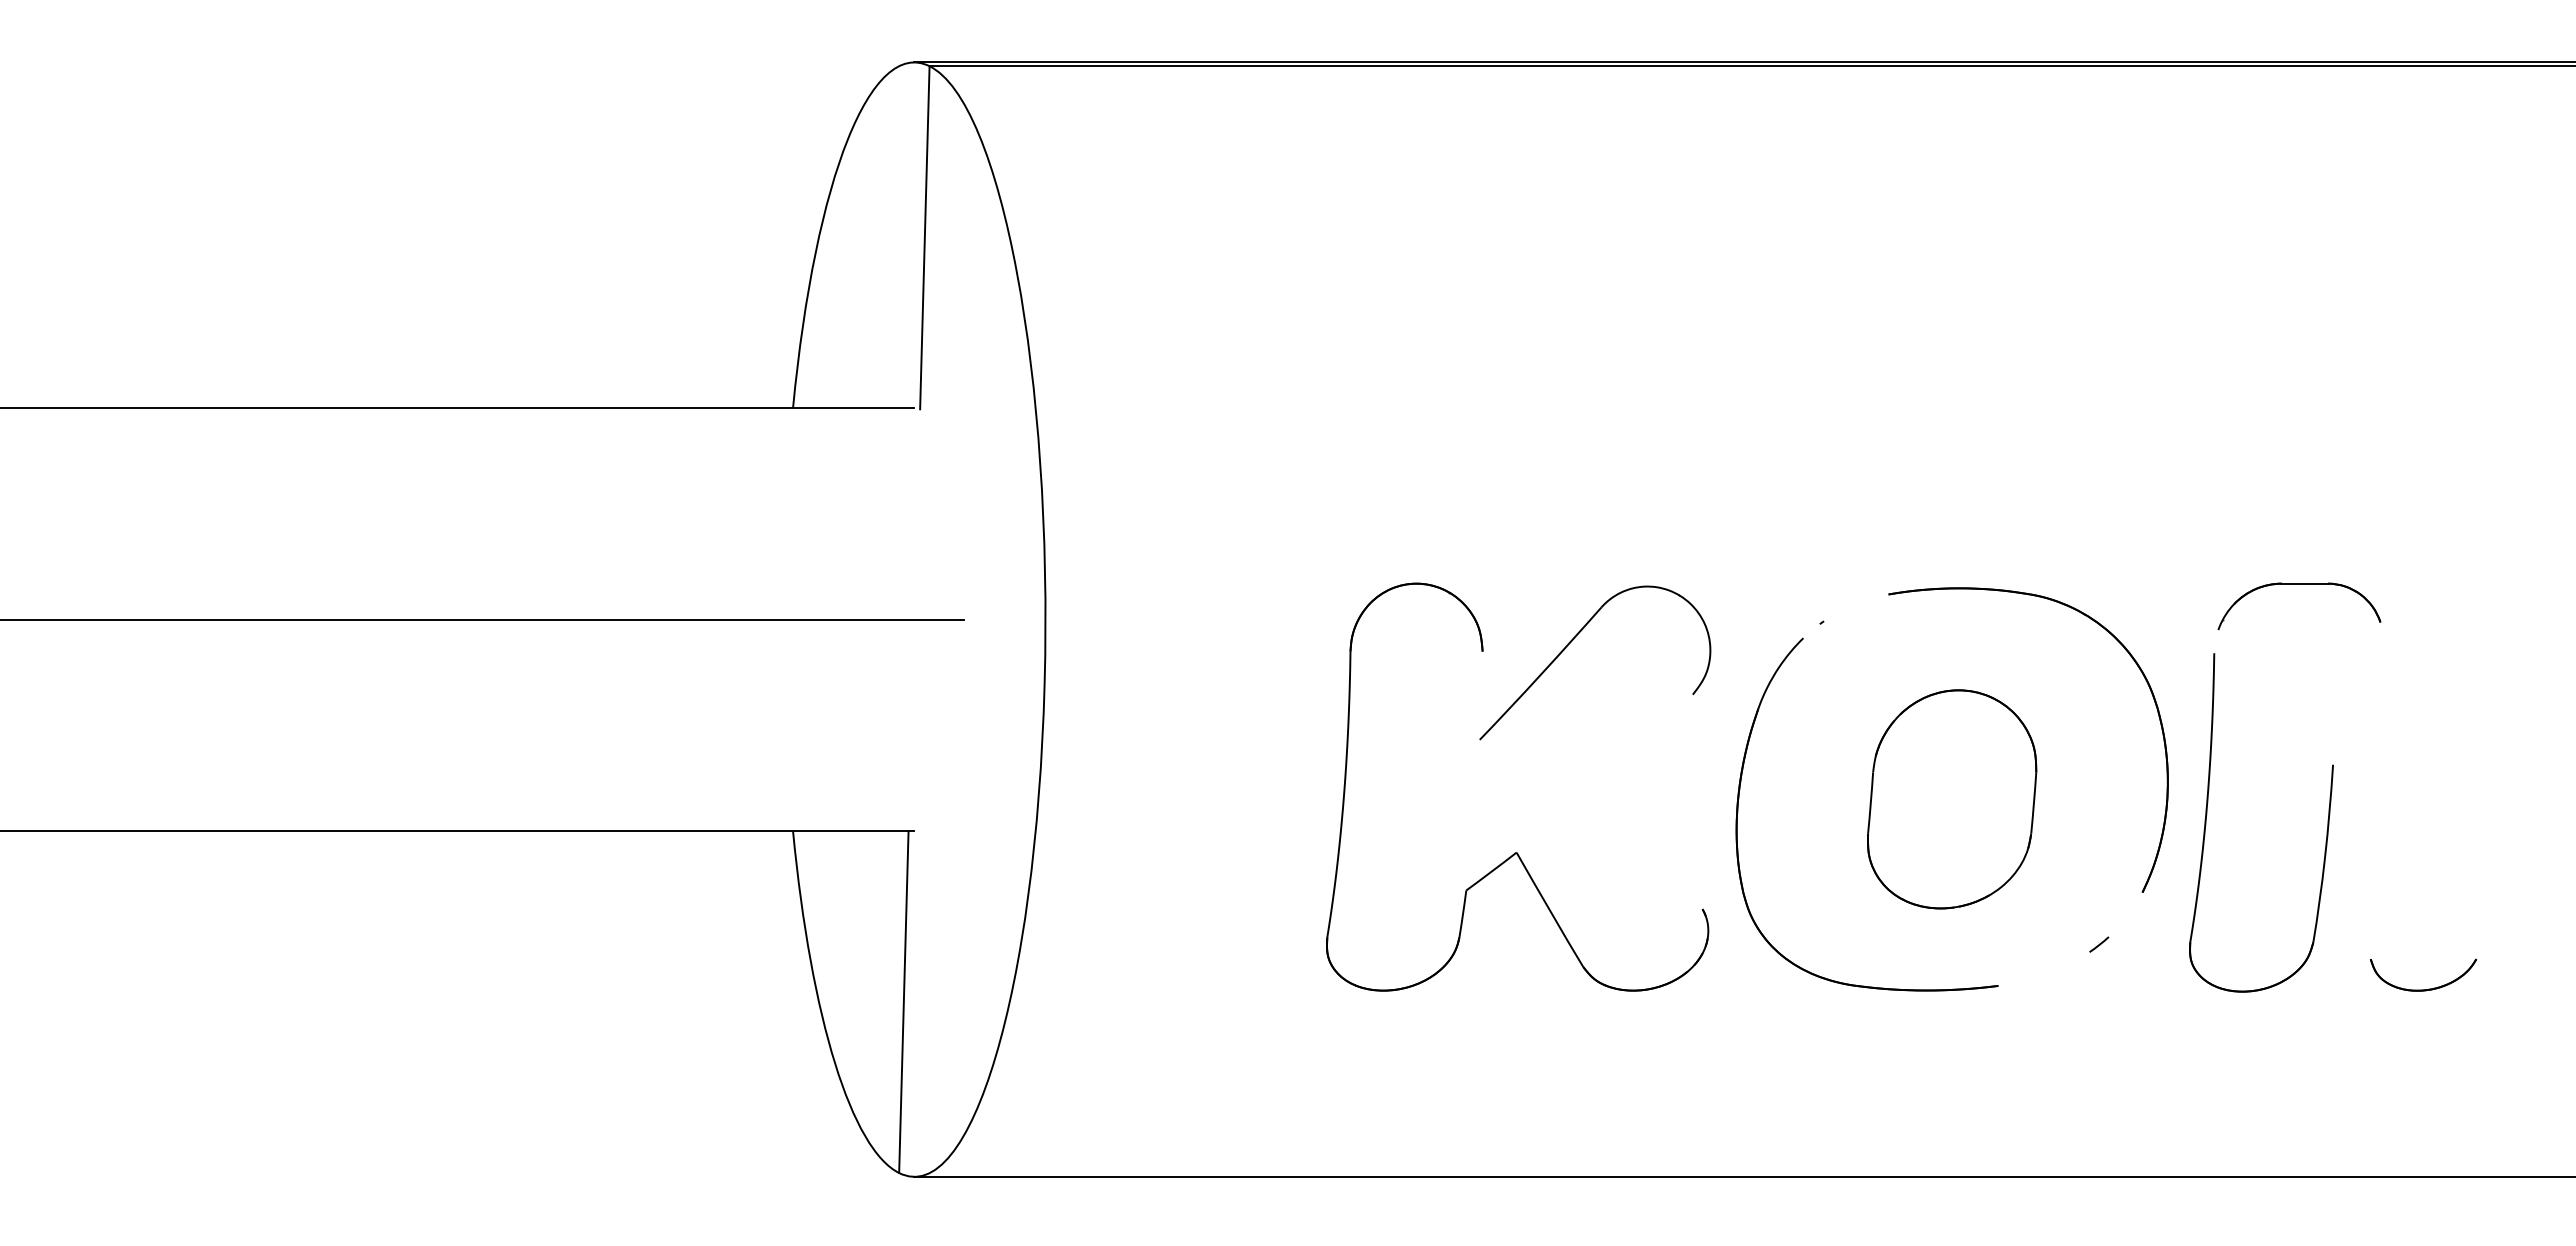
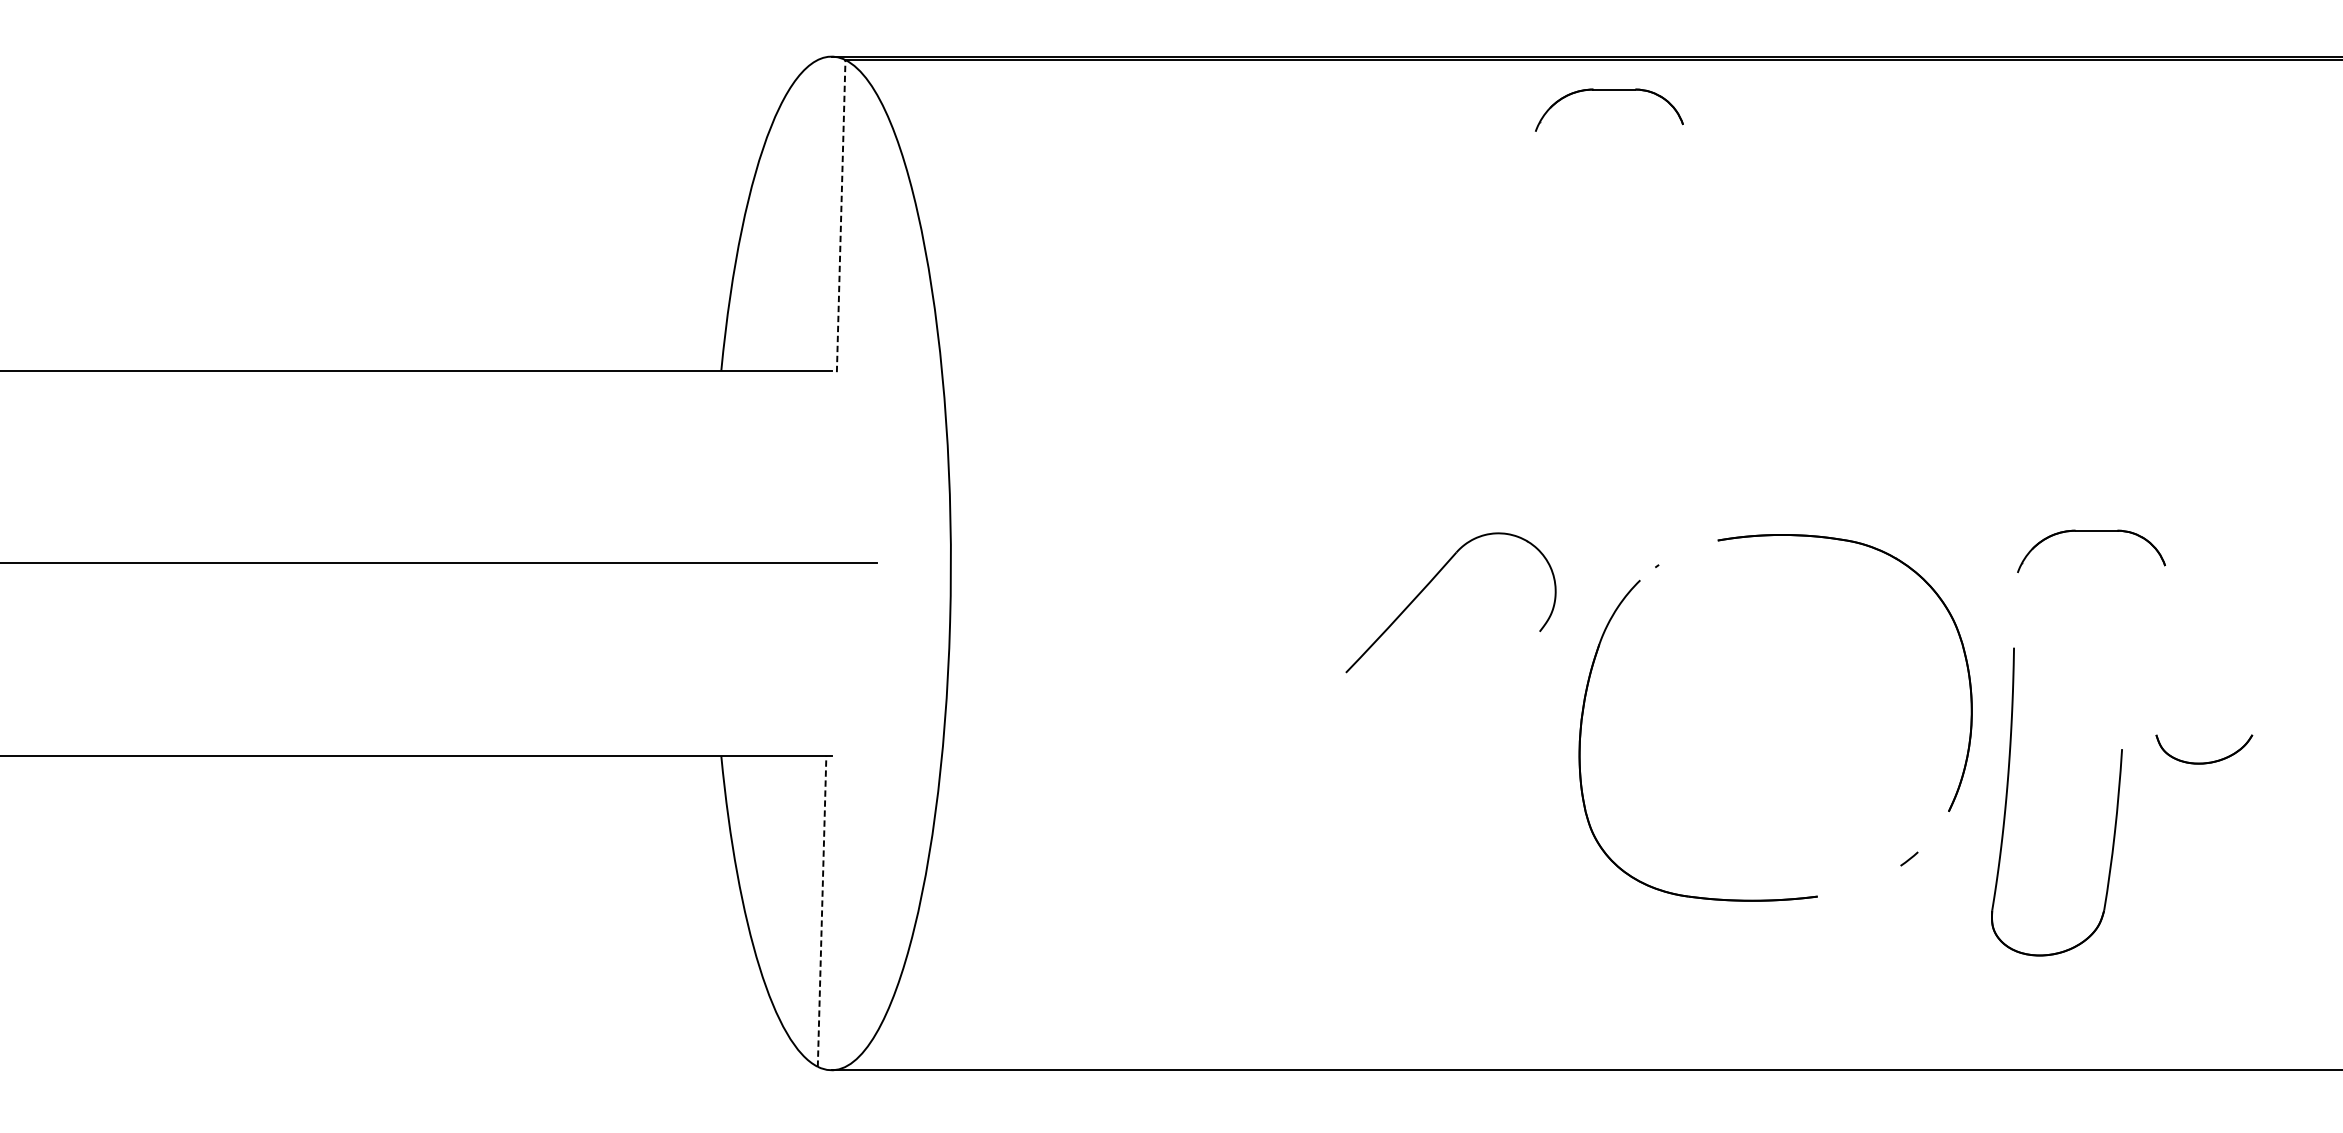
part: (1769, 99) -> (1609, 90), added
line: (924, 237) -> (840, 215), solid -> dashed
part: (1952, 799) -> (1775, 727), removed
part: (2207, 814) -> (2007, 794), moved
part: (1517, 852) -> (1380, 775), removed
part: (2428, 988) -> (2208, 761), moved
line: (903, 1002) -> (821, 911), solid -> dashed

